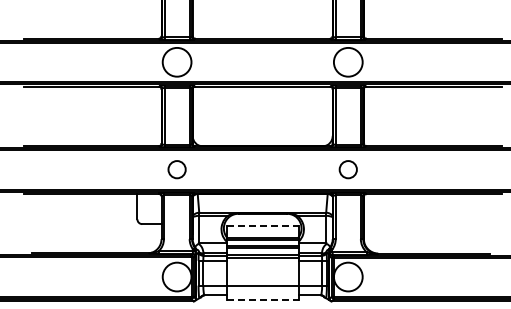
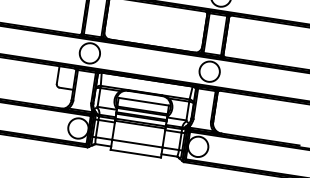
circle: (176, 169) -> (89, 53), size x1.67
circle: (347, 169) -> (209, 71), size x1.67
line: (262, 225) -> (143, 101), dashed -> solid
line: (262, 300) -> (135, 154), dashed -> solid

